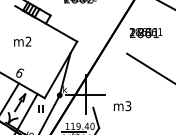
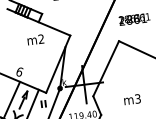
text: (22, 41) -> (35, 39), moved
line: (110, 80) -> (106, 68), added
text: (122, 106) -> (132, 99), moved

